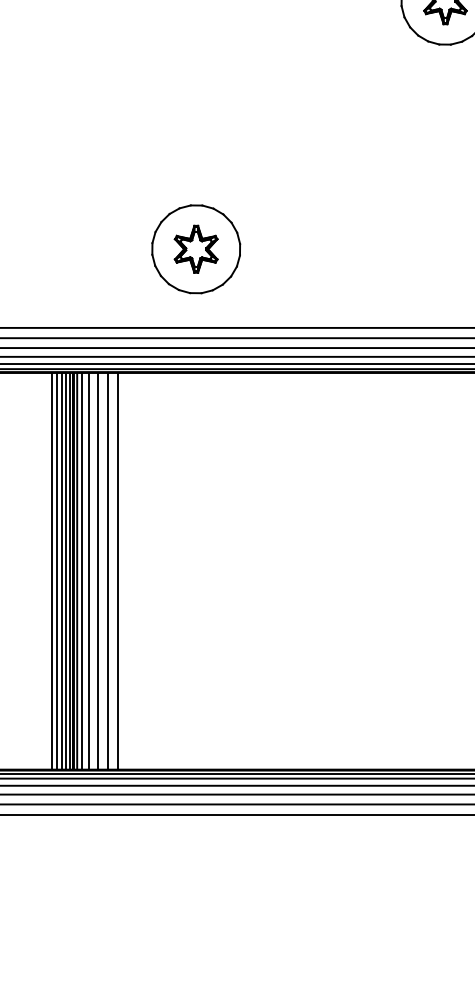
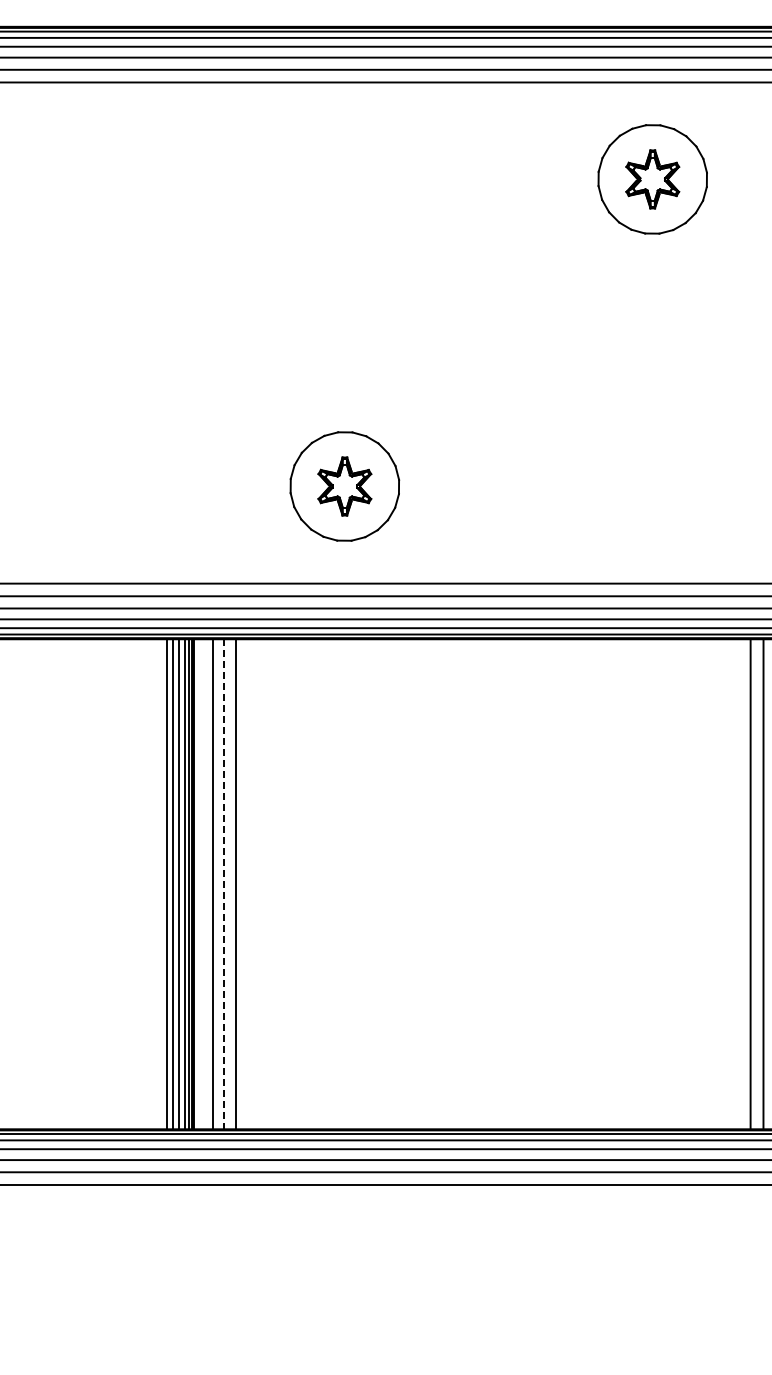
line: (76, 571) -> (197, 884), removed
line: (82, 571) -> (204, 884), removed
line: (97, 571) -> (223, 884), solid -> dashed
line: (118, 571) -> (248, 884), removed

